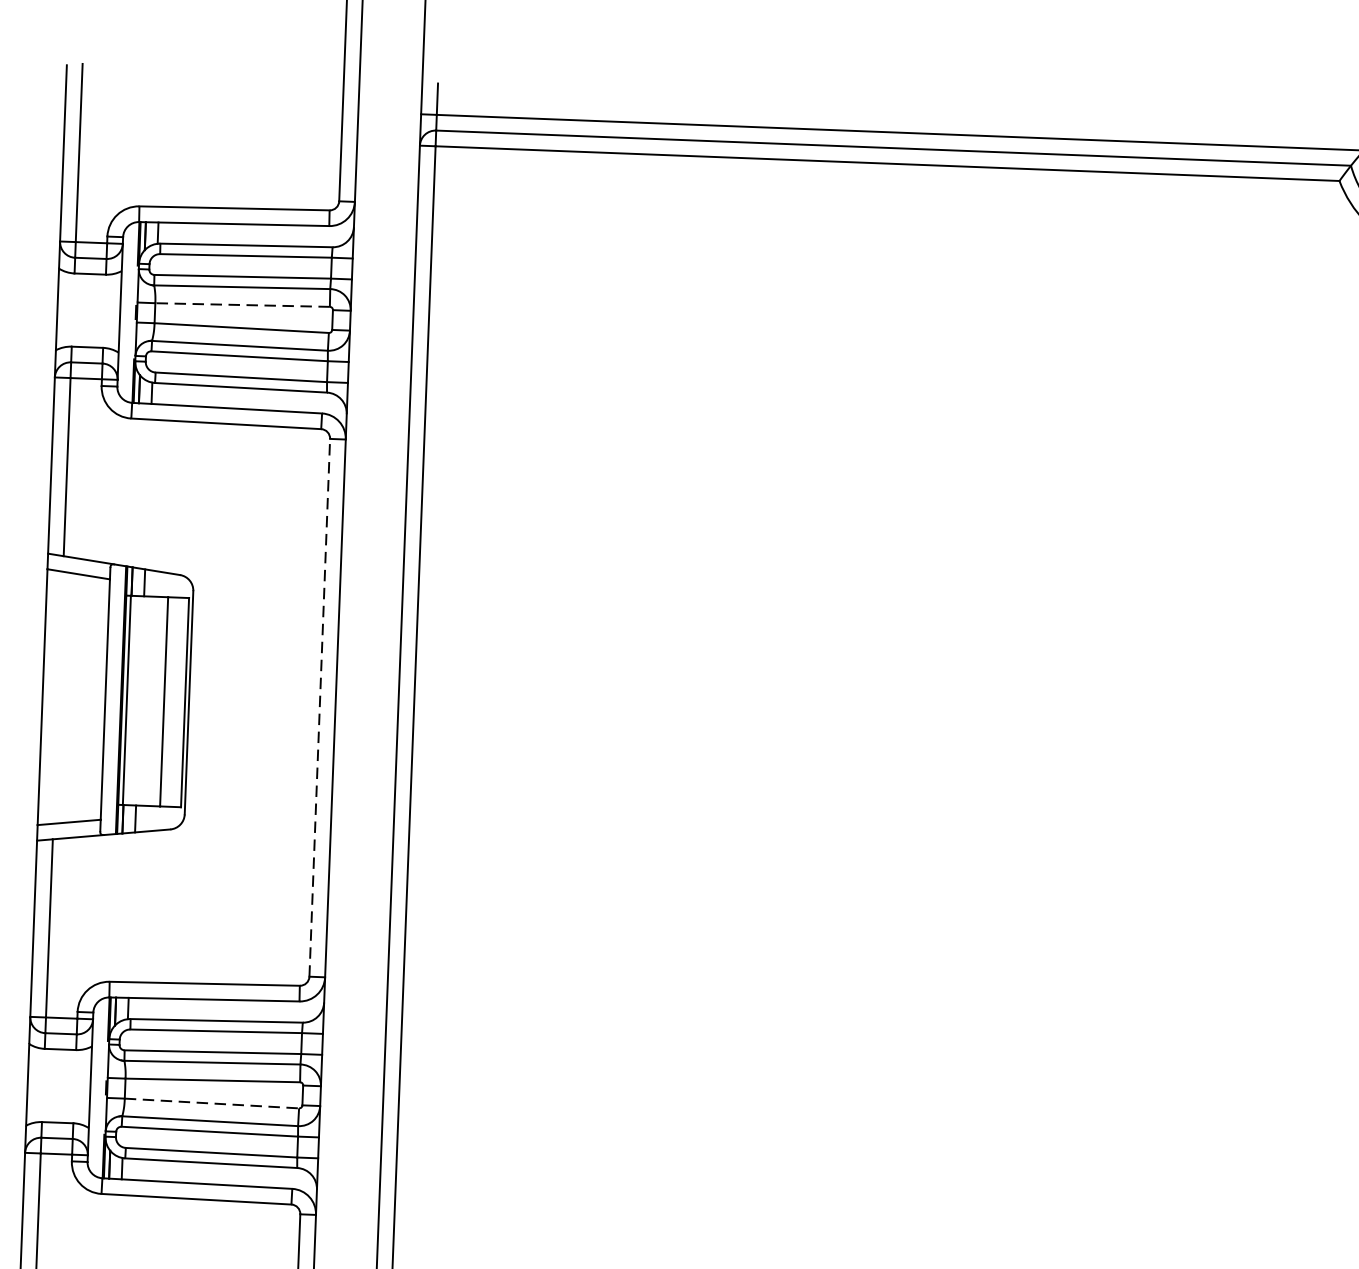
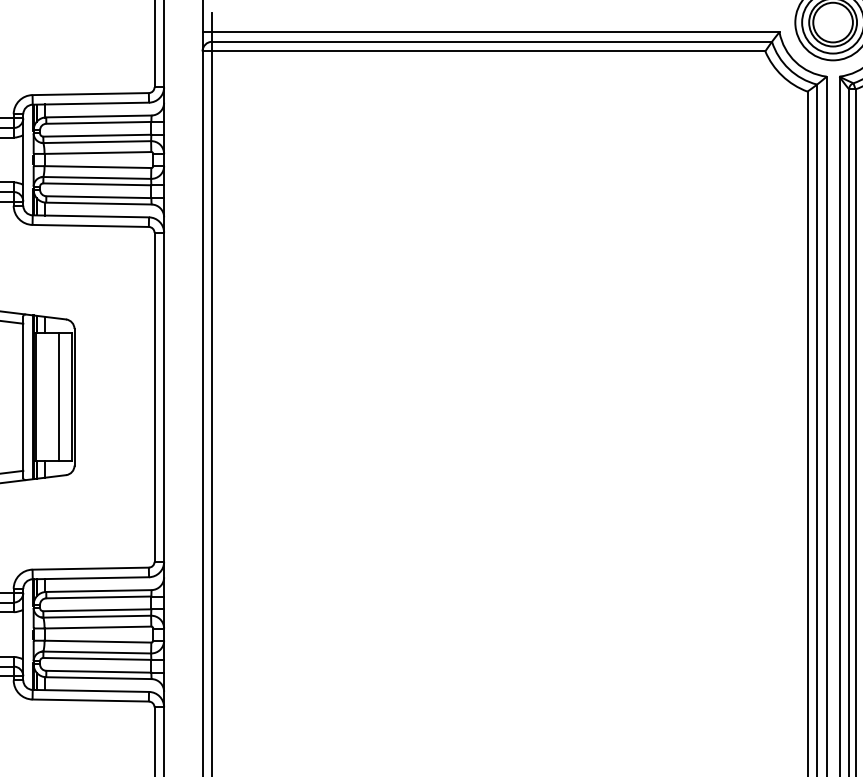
line: (241, 304) -> (97, 152), dashed -> solid
line: (319, 708) -> (154, 397), dashed -> solid
line: (212, 1103) -> (98, 641), dashed -> solid

